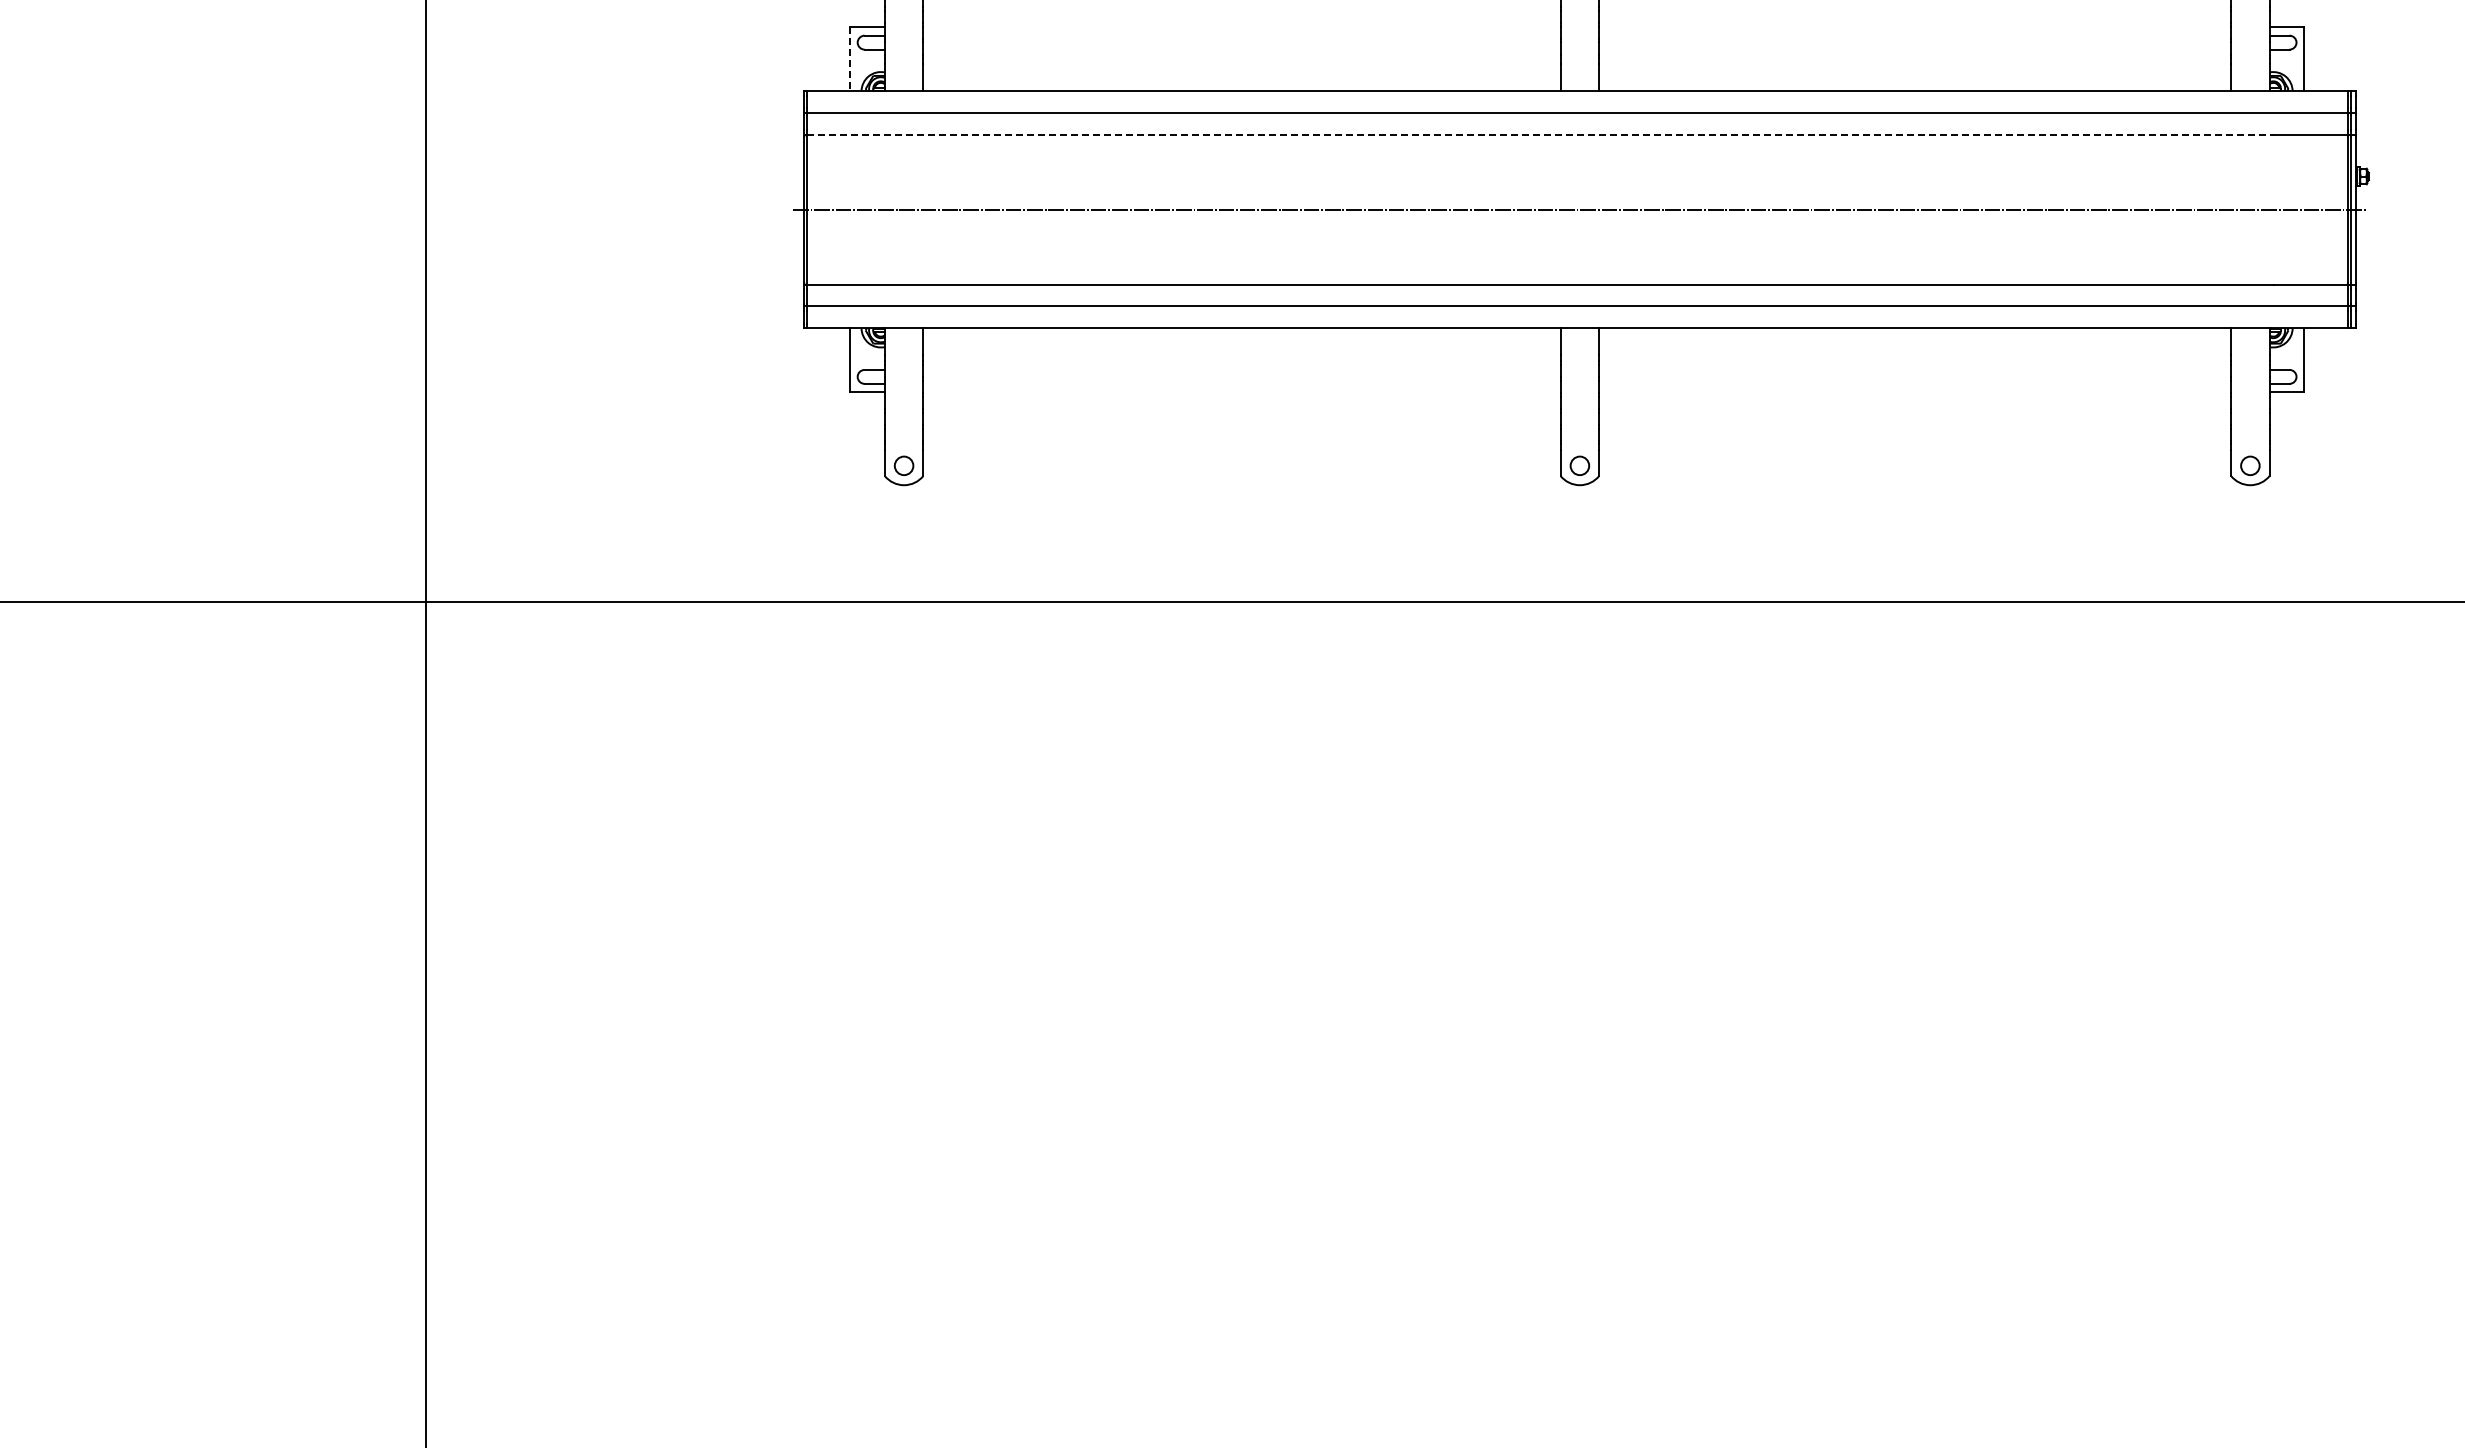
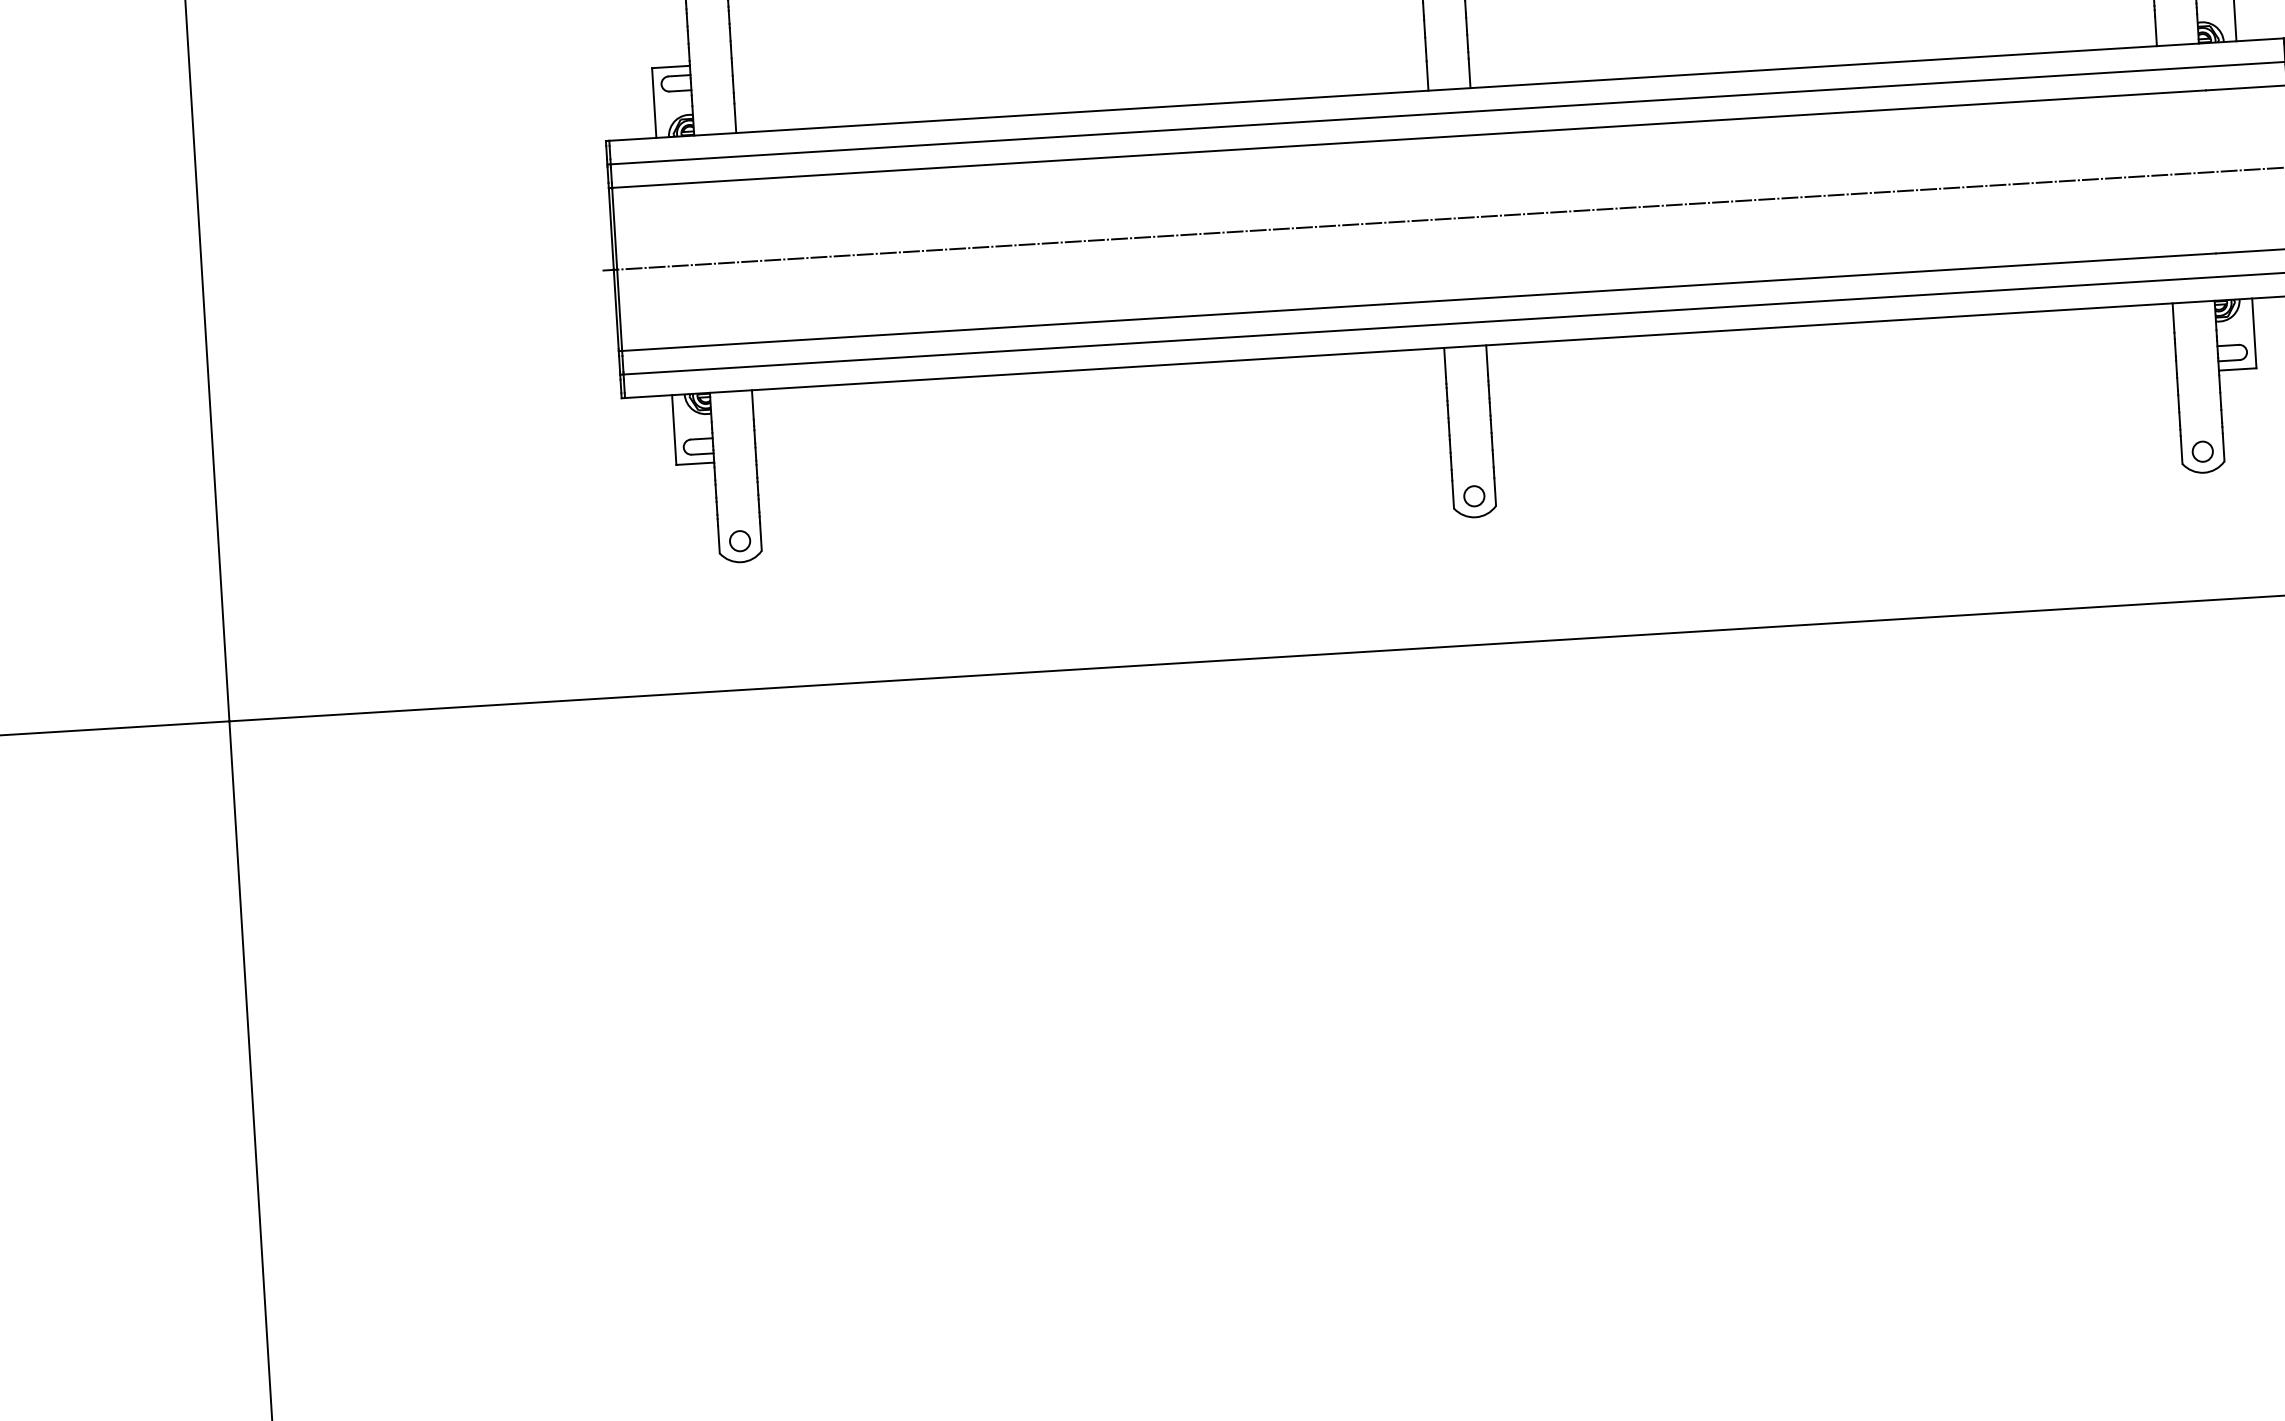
line: (849, 59) -> (653, 103), dashed -> solid
line: (1540, 134) -> (1409, 138), dashed -> solid

